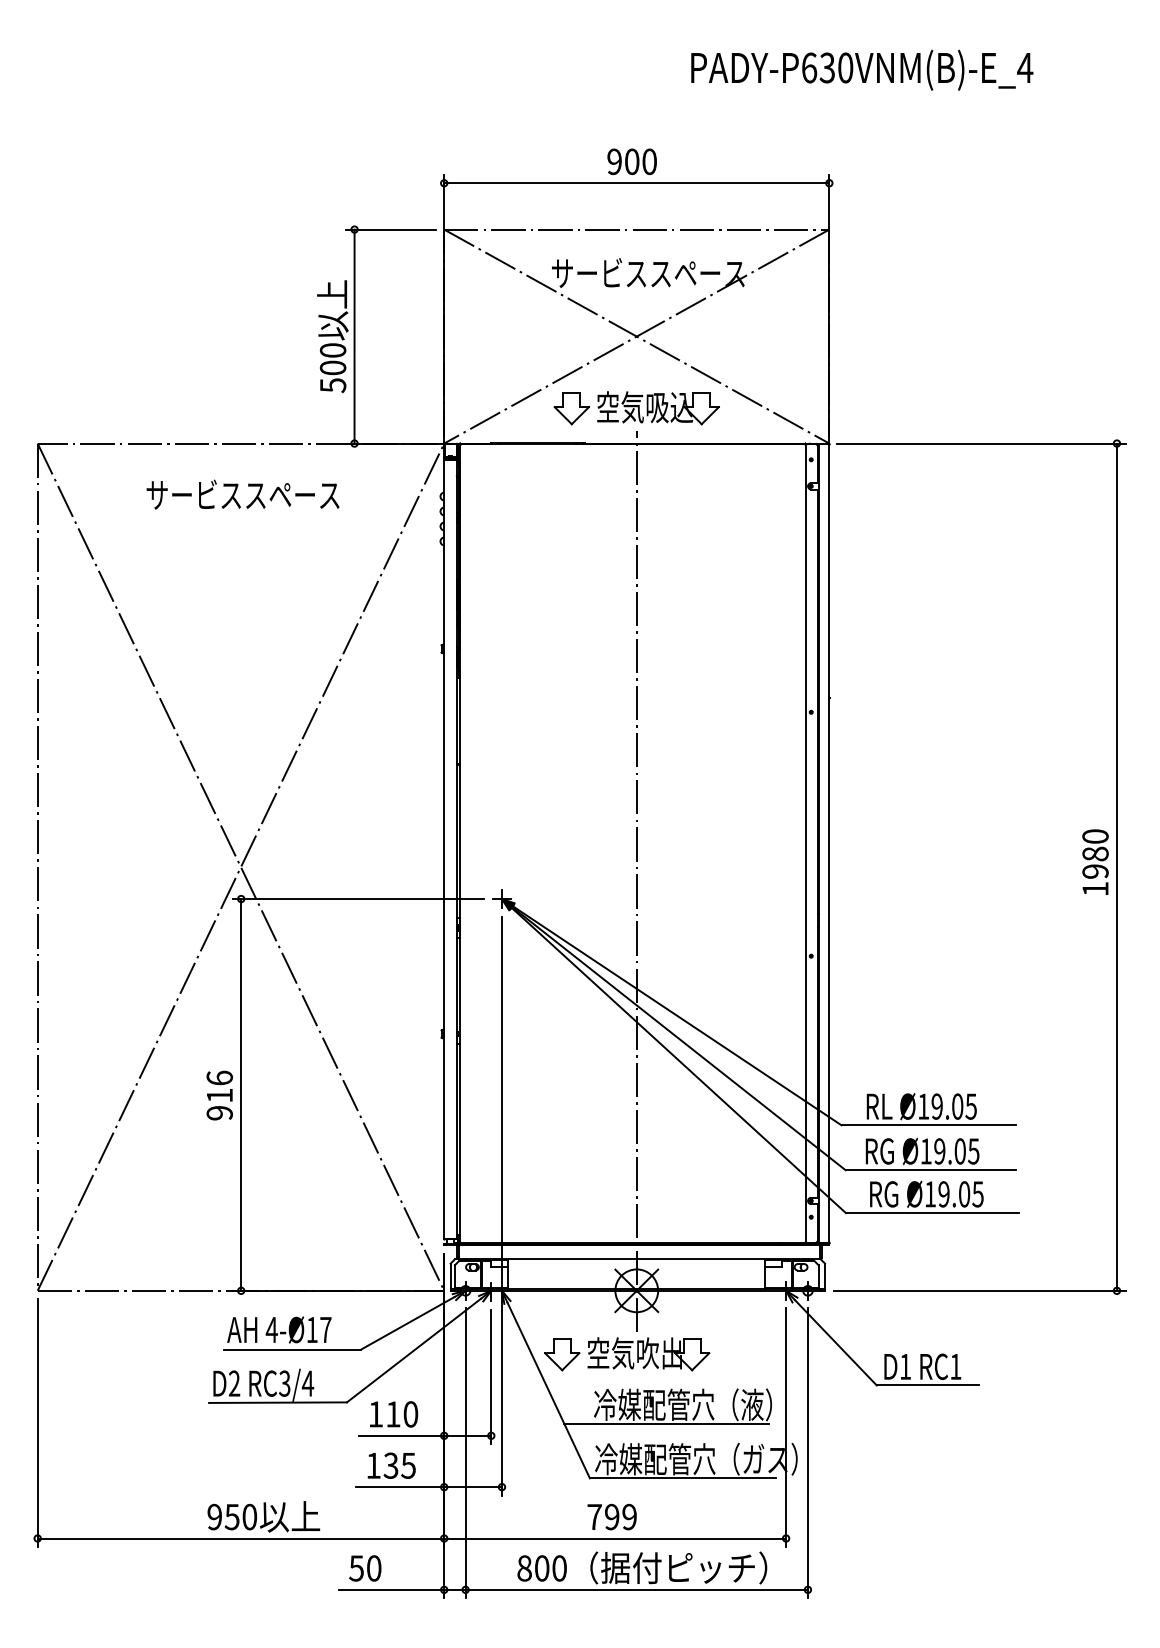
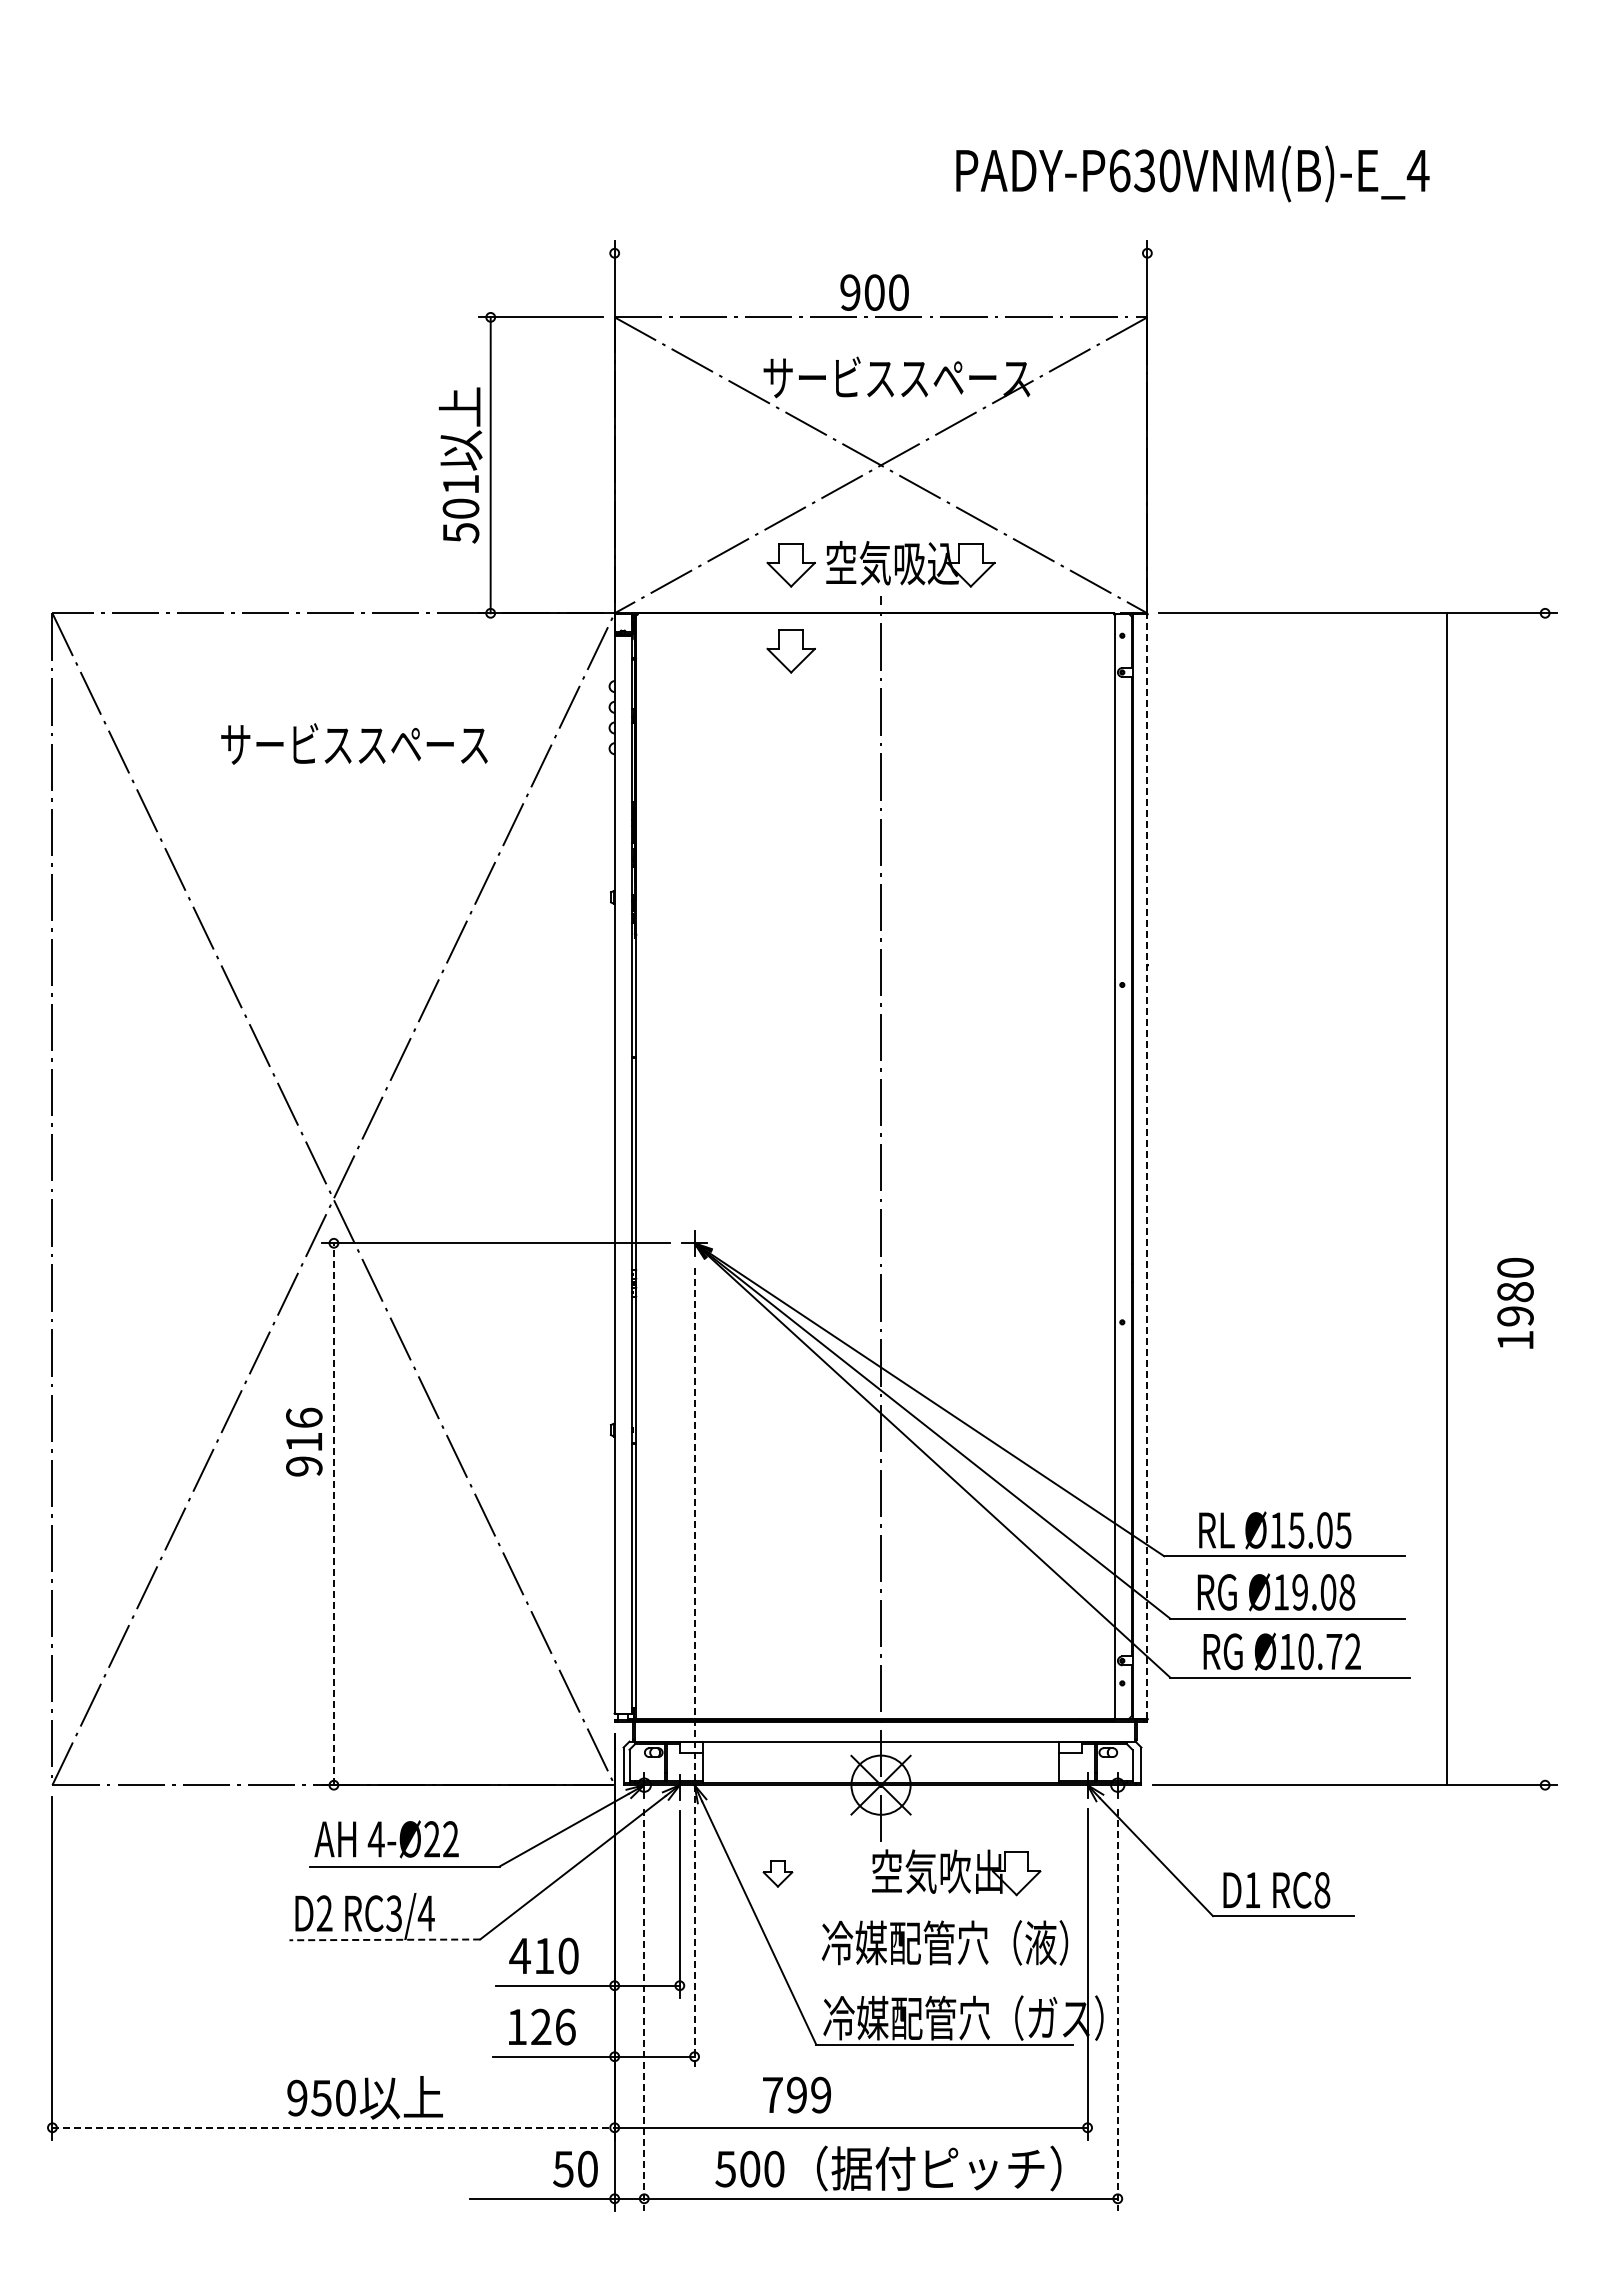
text: (861, 69) -> (1192, 173), moved
text: (632, 161) -> (874, 292), moved
line: (636, 183) -> (880, 253), removed
text: (332, 350) -> (460, 484), 500 -> 501
part: (571, 471) -> (790, 651), added
text: (243, 494) -> (354, 743), moved
line: (829, 842) -> (1147, 1165), solid -> dashed
text: (1095, 862) -> (1515, 1303), moved
line: (1117, 867) -> (1447, 1199), moved
text: (219, 1095) -> (304, 1441), moved
line: (240, 1095) -> (333, 1514), solid -> dashed
text: (937, 1106) -> (1296, 1530), Ø19.05 -> Ø15.05
text: (974, 1151) -> (1347, 1592), Ø19.05 -> Ø19.08
text: (961, 1194) -> (1329, 1651), Ø19.05 -> Ø10.72
line: (501, 1206) -> (694, 1668), solid -> dashed
text: (318, 1330) -> (441, 1839), 4-Ø17 -> 4-Ø22
part: (648, 1353) -> (956, 1872), moved
part: (561, 1354) -> (777, 1873), size x0.6
text: (955, 1366) -> (1322, 1890), RC1 -> RC8
line: (277, 1402) -> (384, 1939), solid -> dashed
text: (375, 1413) -> (519, 1955), 110 -> 410
line: (666, 1424) -> (921, 1969), removed
line: (465, 1453) -> (644, 2010), solid -> dashed
line: (807, 1453) -> (1117, 2010), solid -> dashed
text: (399, 1465) -> (552, 2026), 135 -> 126
text: (611, 1516) -> (796, 2094), moved
line: (241, 1538) -> (334, 2127), solid -> dashed
text: (365, 1567) -> (575, 2168), moved
text: (524, 1568) -> (725, 2169), 800 -> 500

